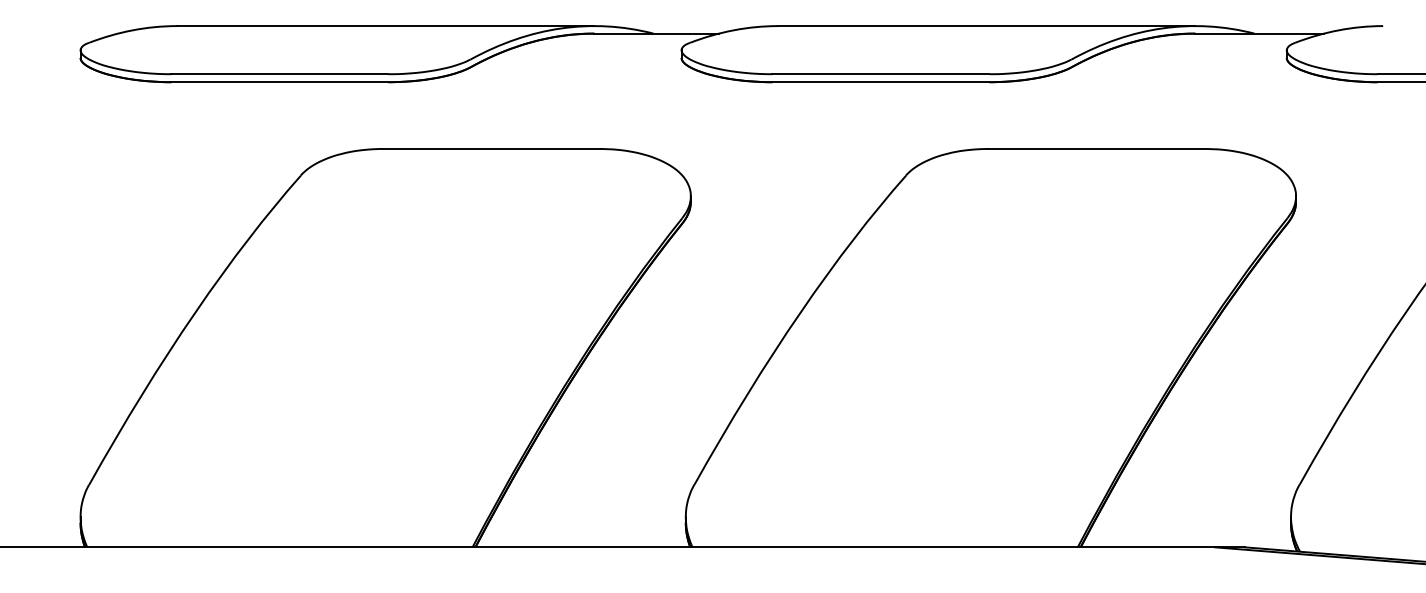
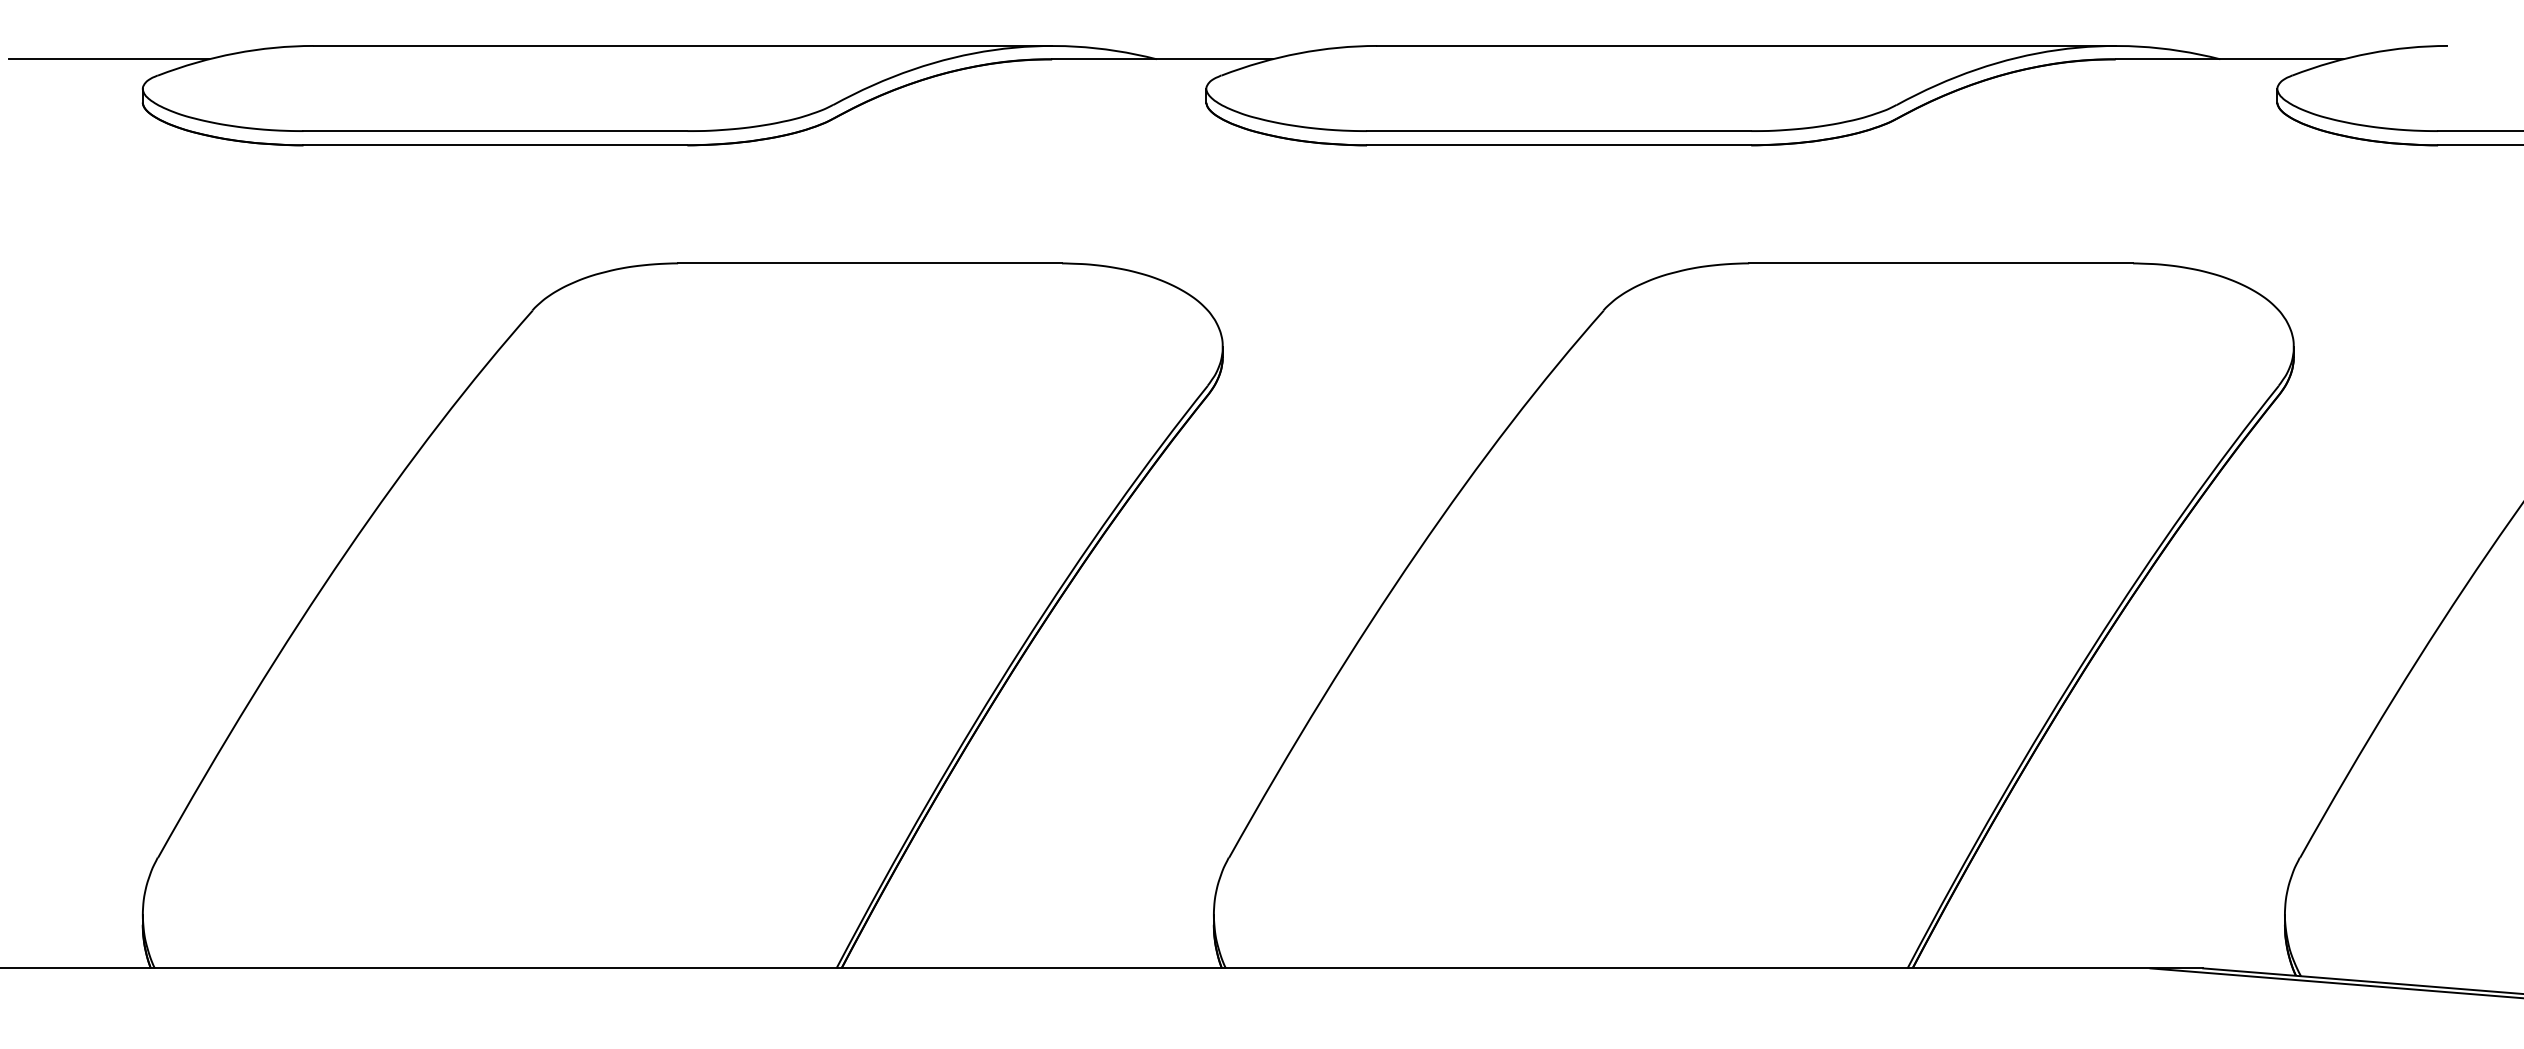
line: (60, 33) -> (107, 59), added

